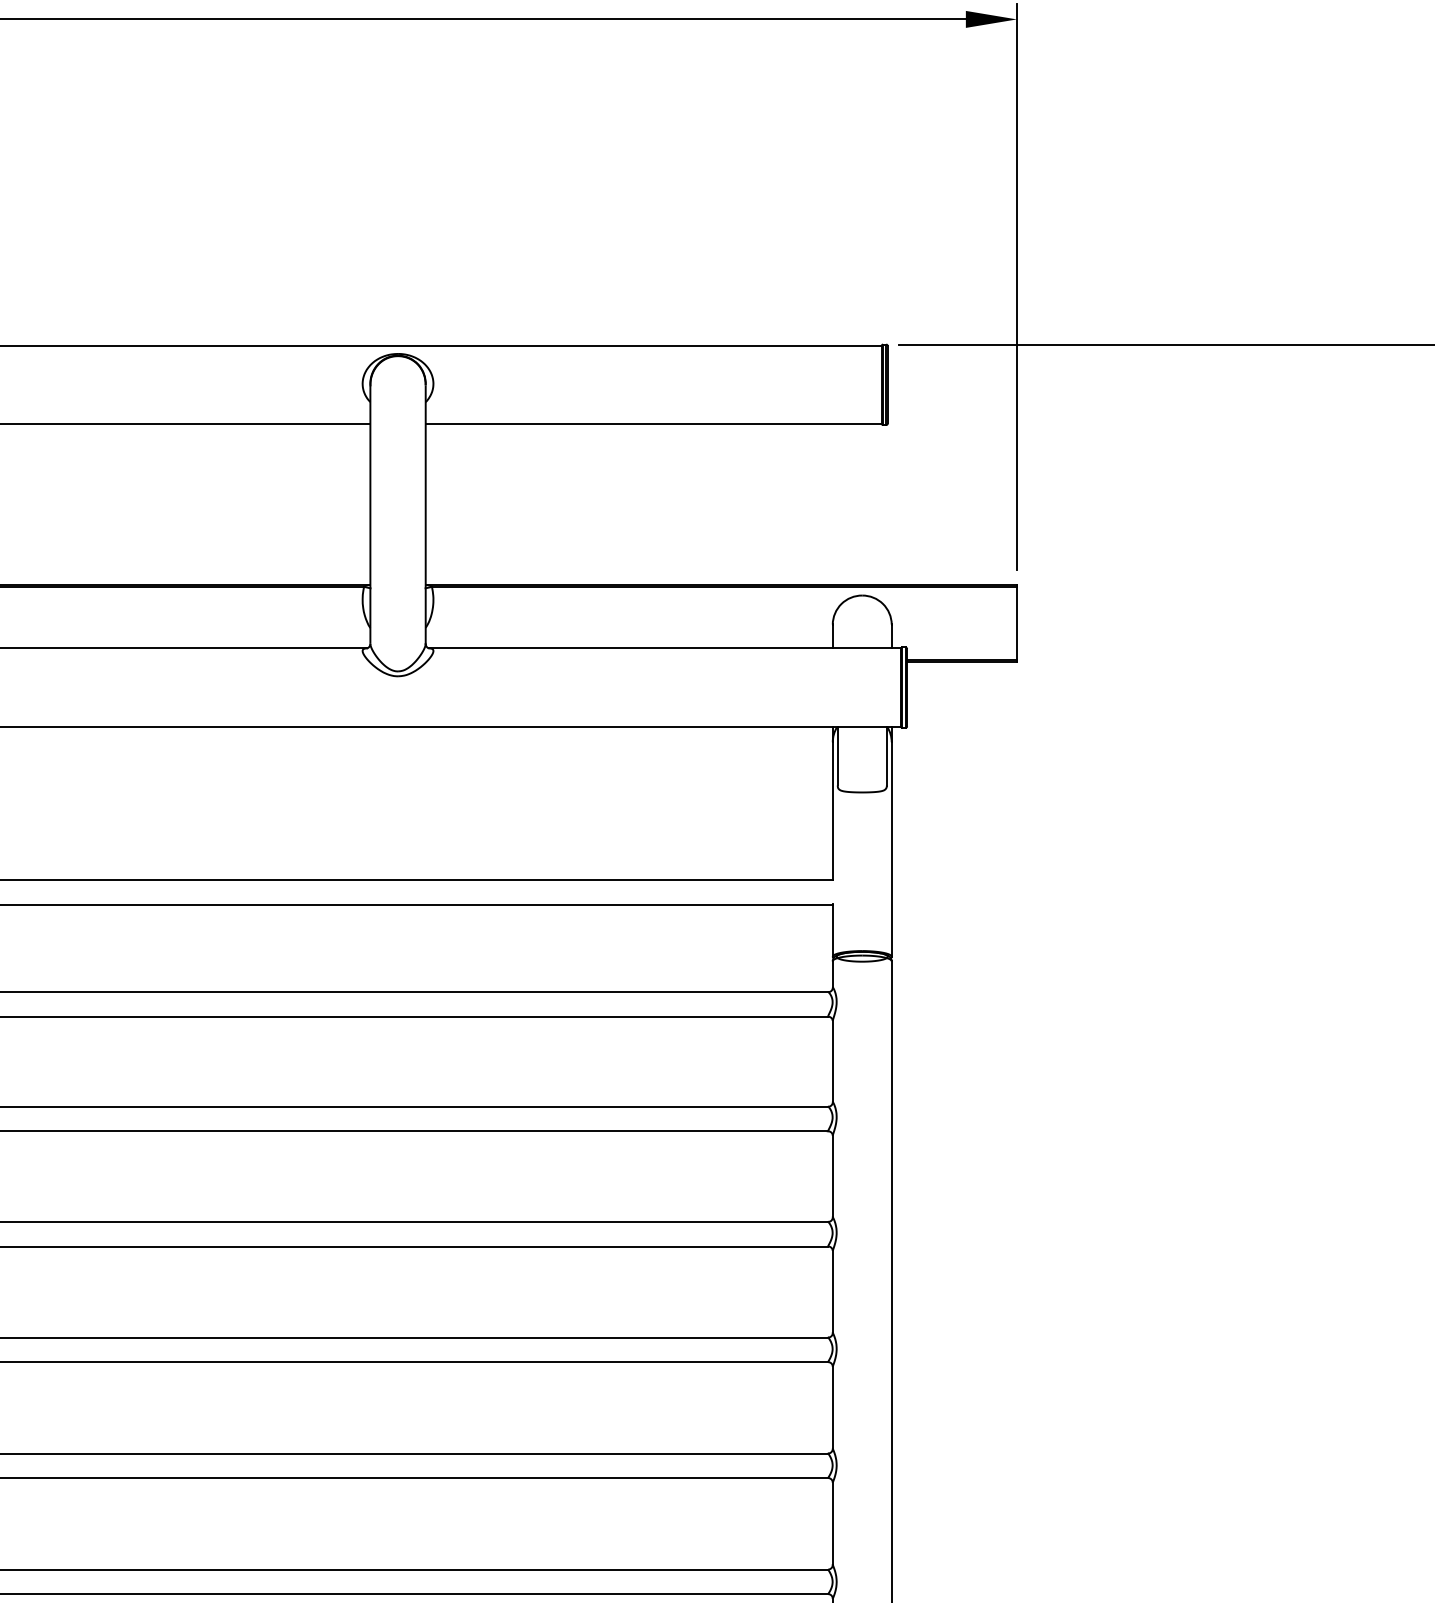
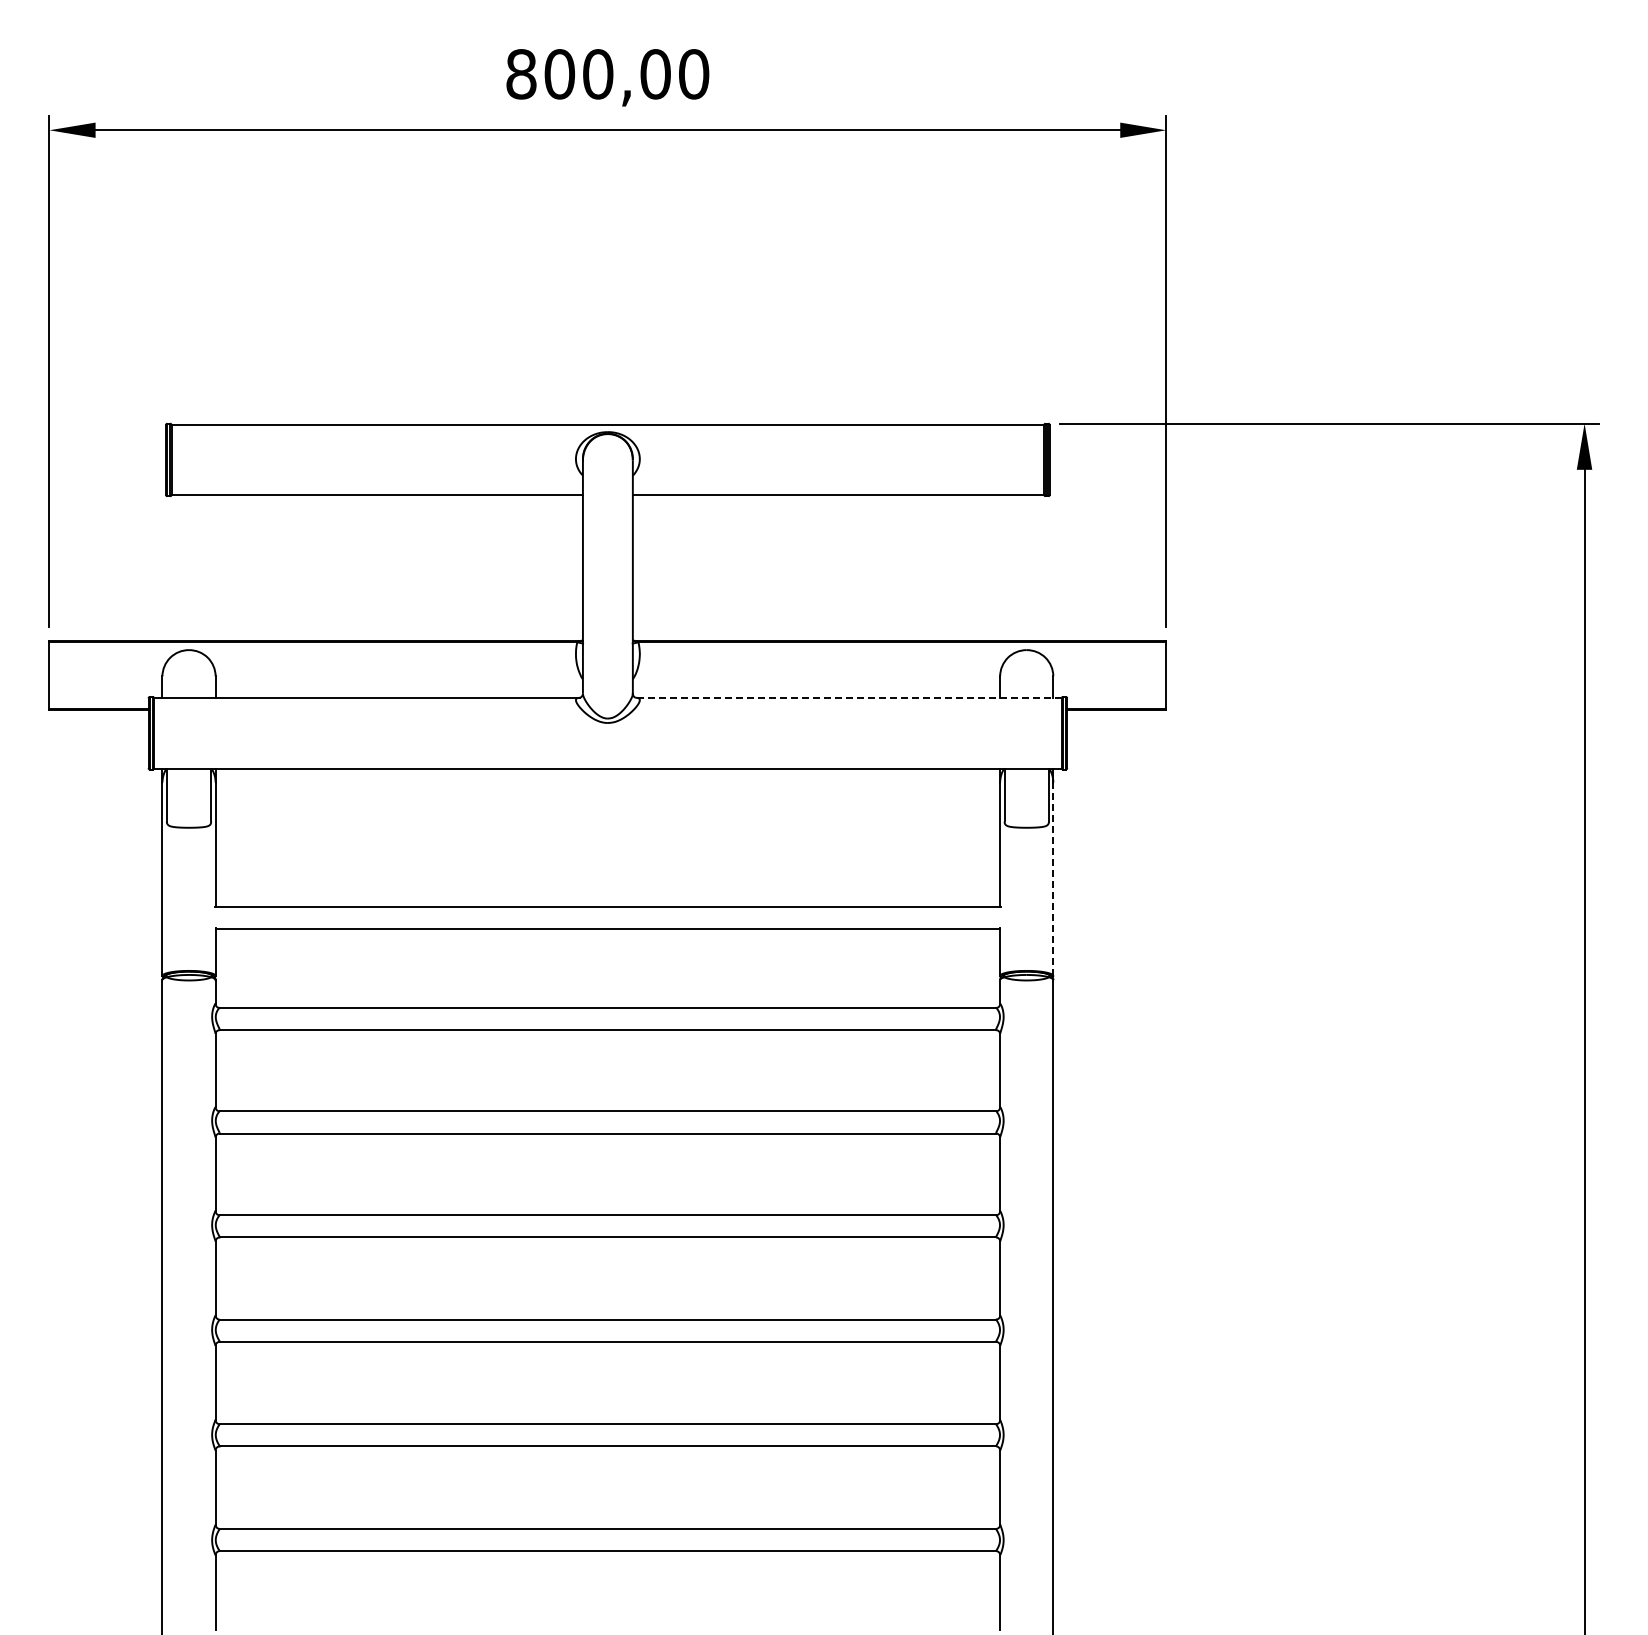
line: (664, 648) -> (848, 697), solid -> dashed
line: (891, 849) -> (1053, 879), solid -> dashed

